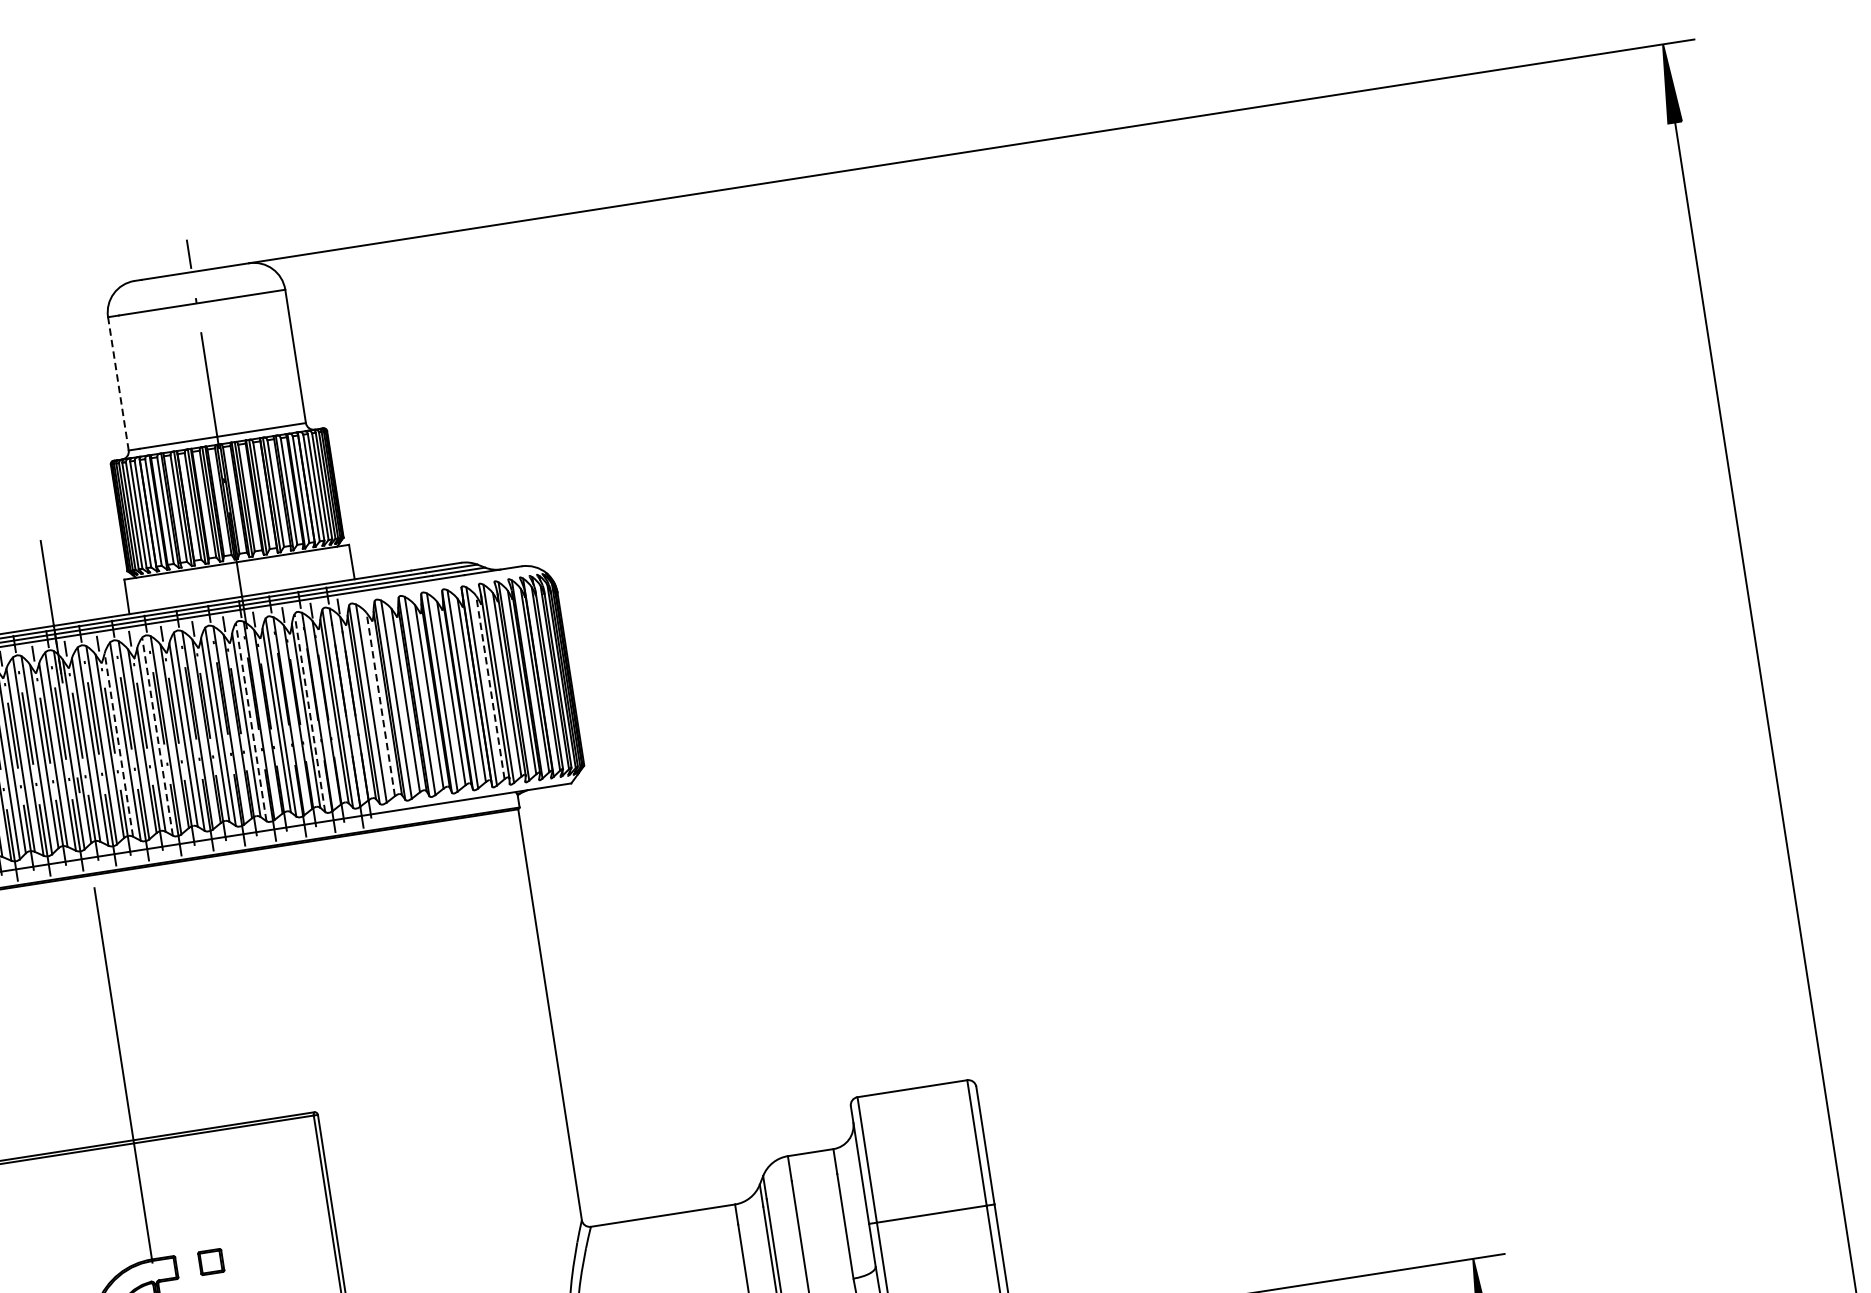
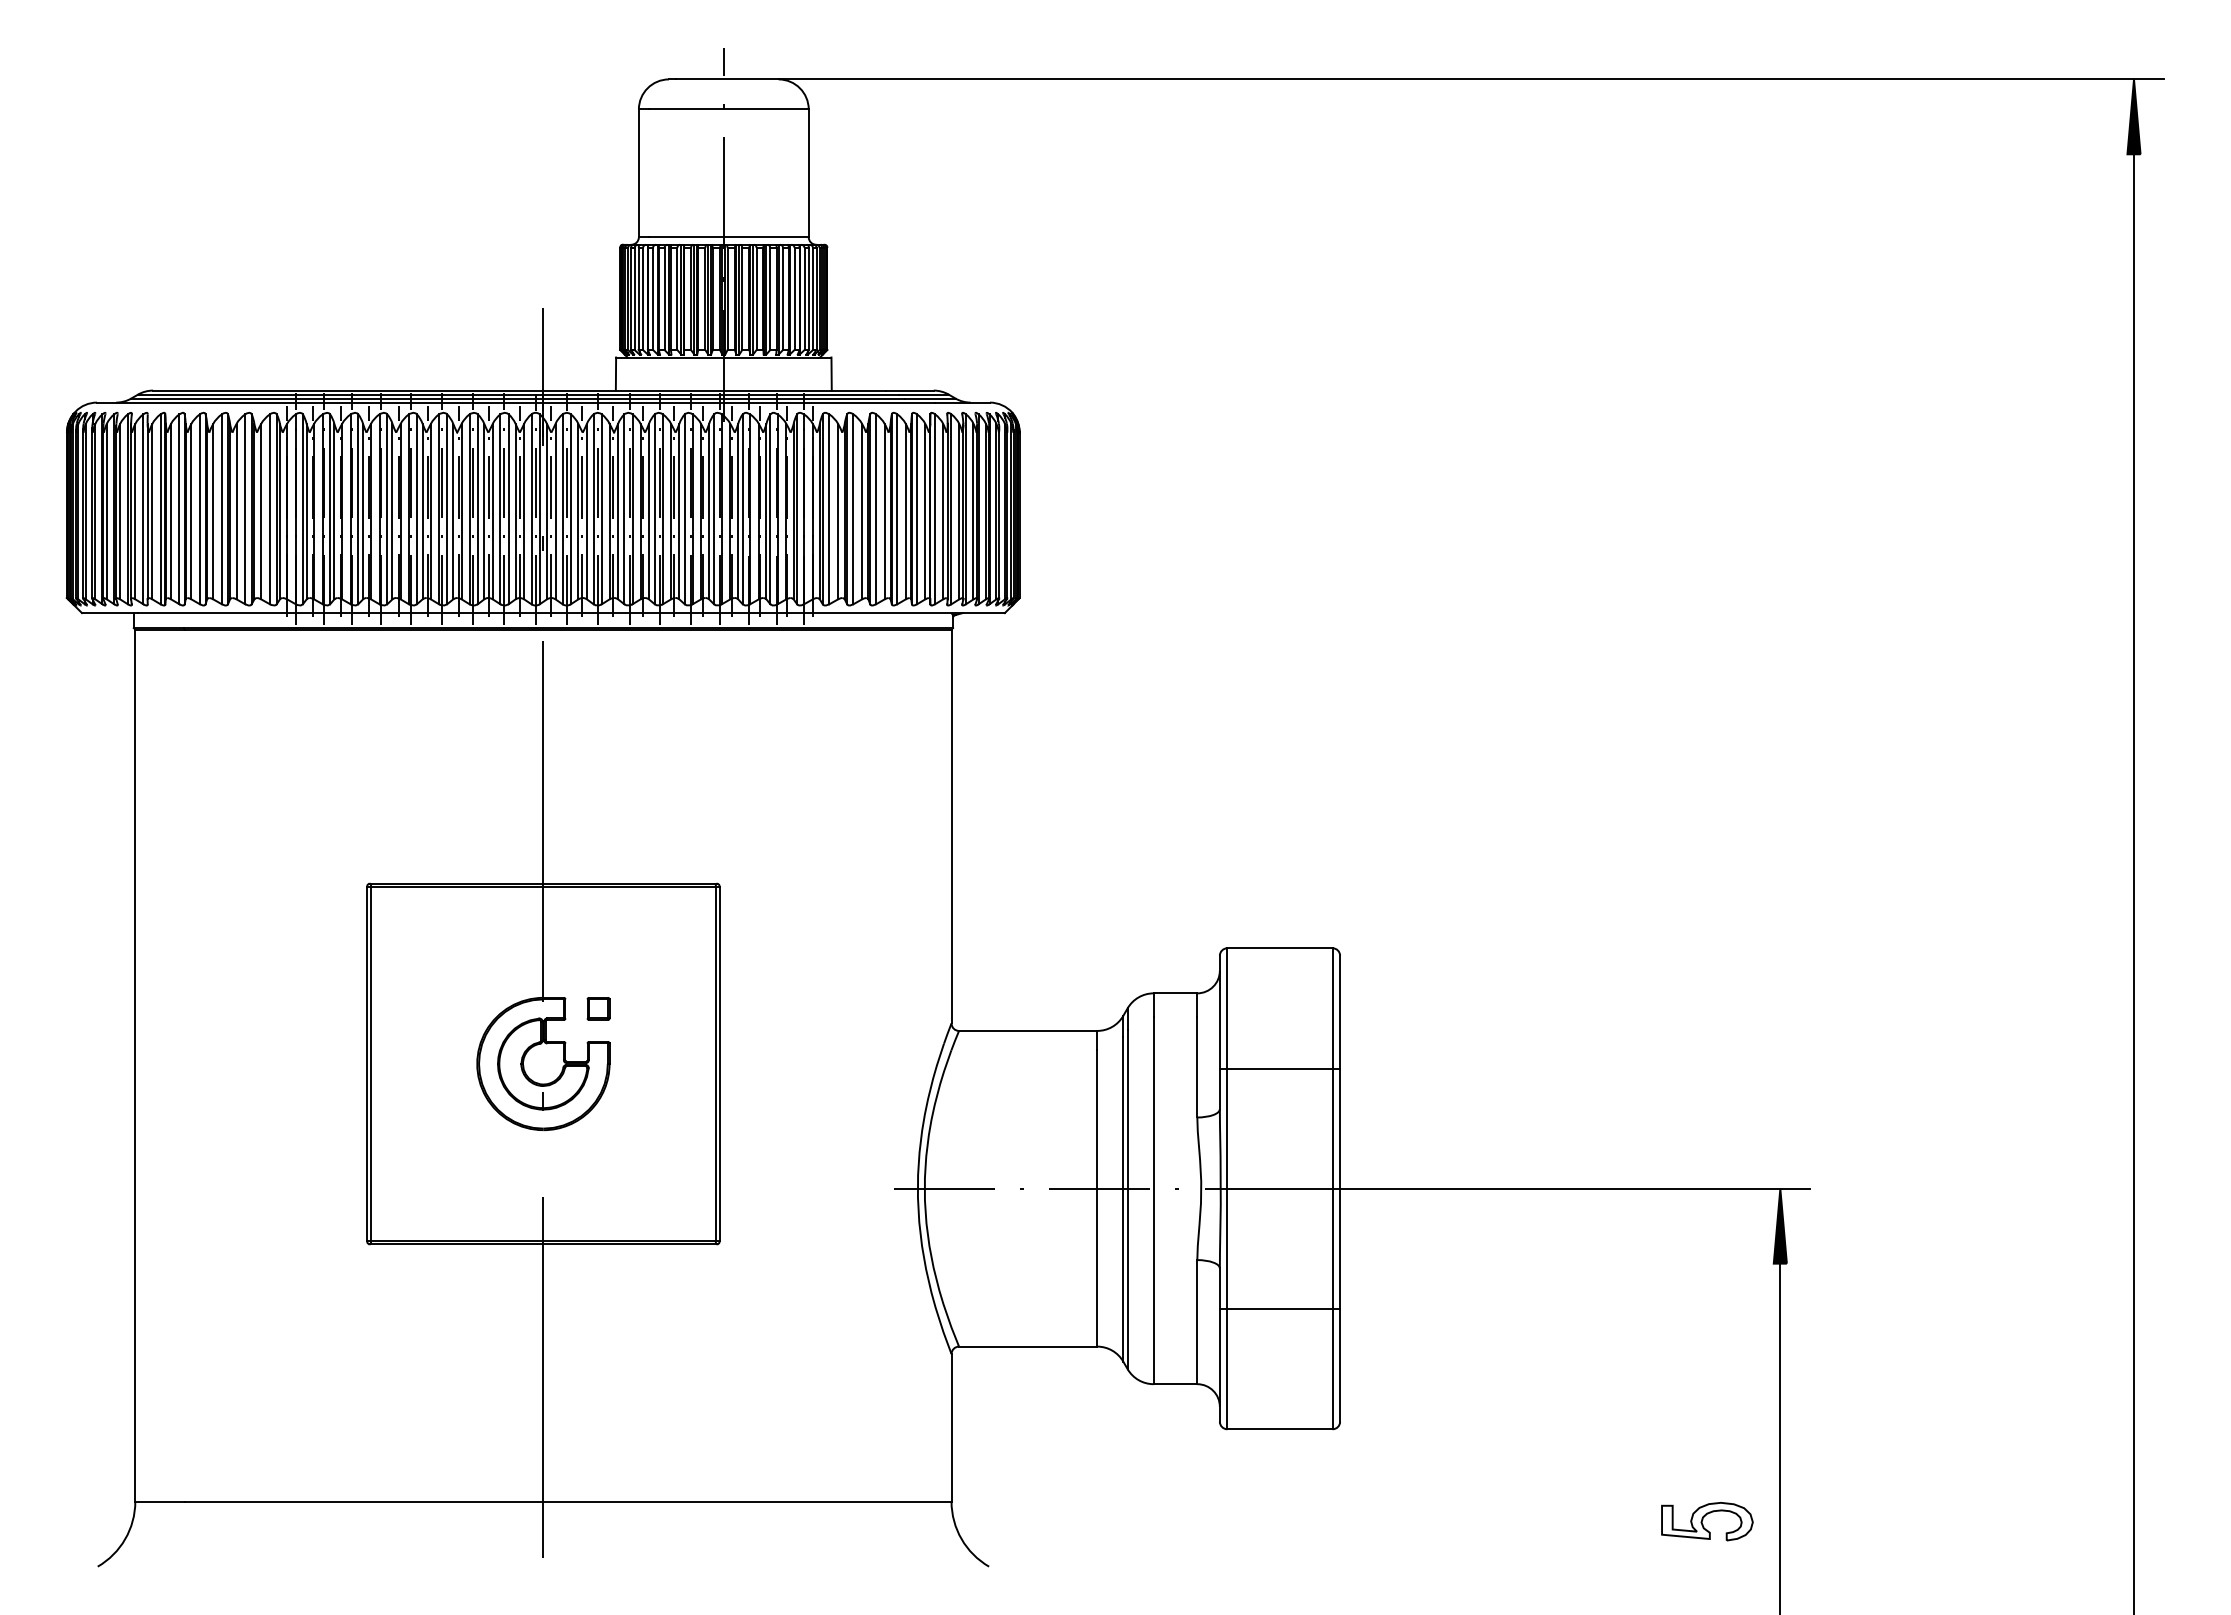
line: (118, 384) -> (638, 173), dashed -> solid
line: (490, 687) -> (943, 511), dashed -> solid
line: (381, 704) -> (838, 511), dashed -> solid
line: (309, 713) -> (770, 509), dashed -> solid
line: (251, 722) -> (714, 509), dashed -> solid
line: (157, 736) -> (624, 509), dashed -> solid
line: (118, 745) -> (586, 511), dashed -> solid

